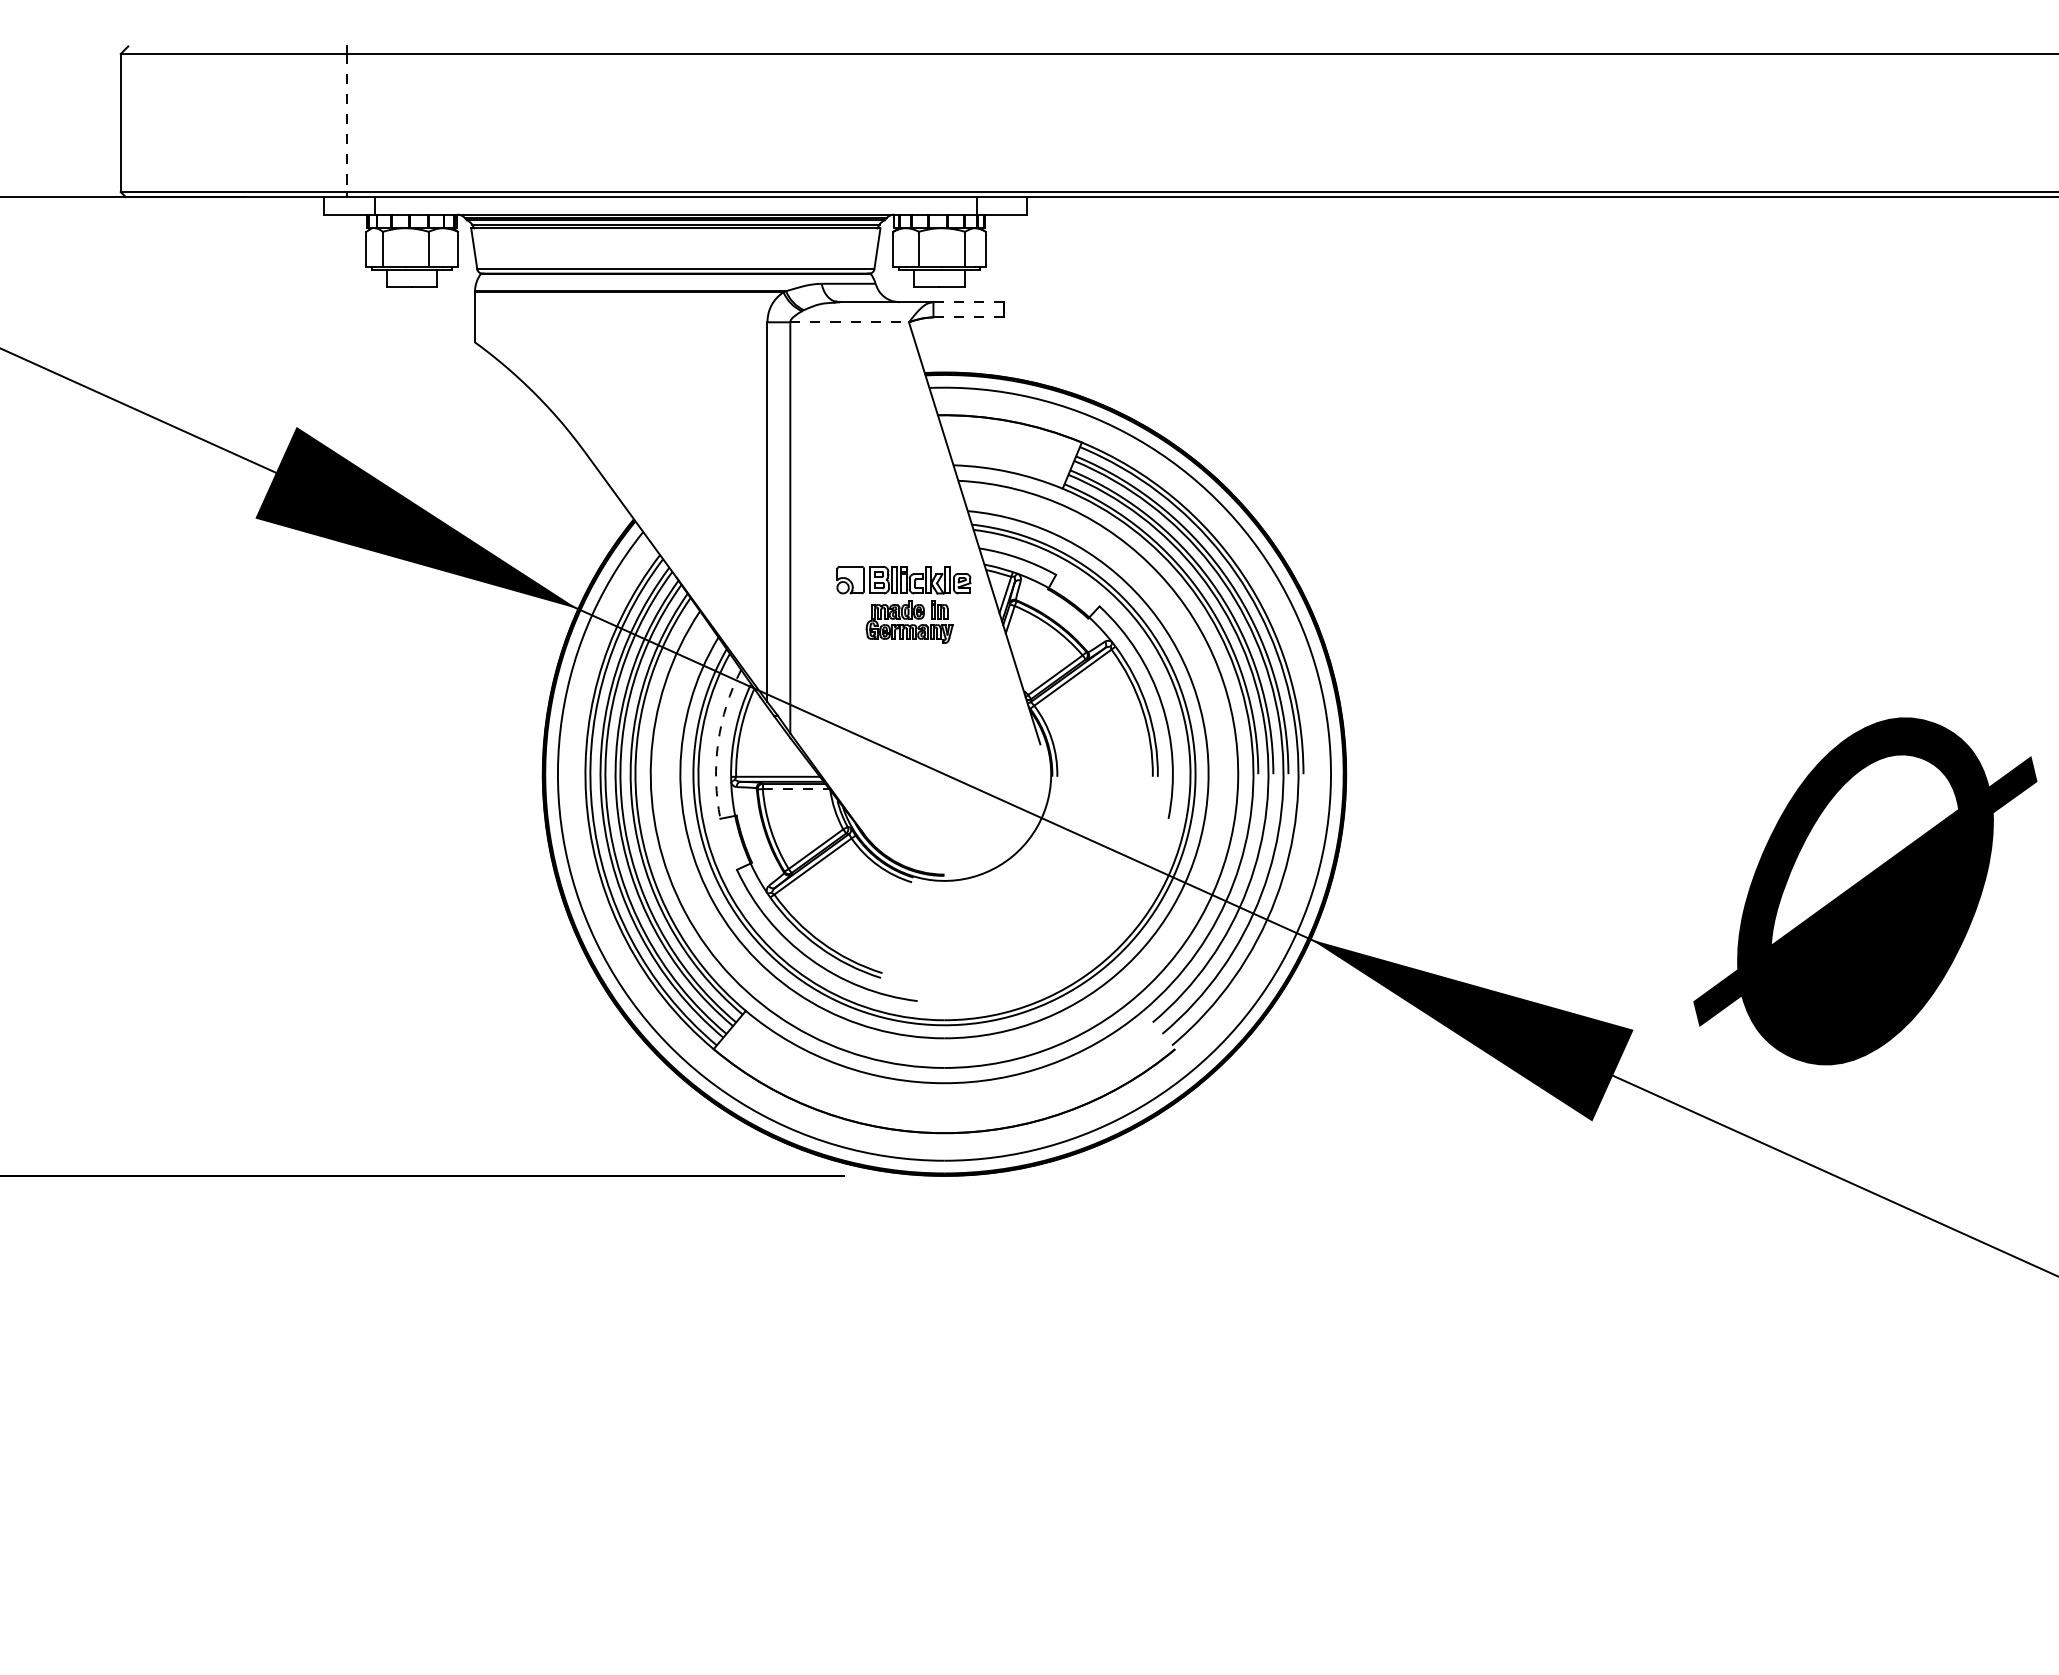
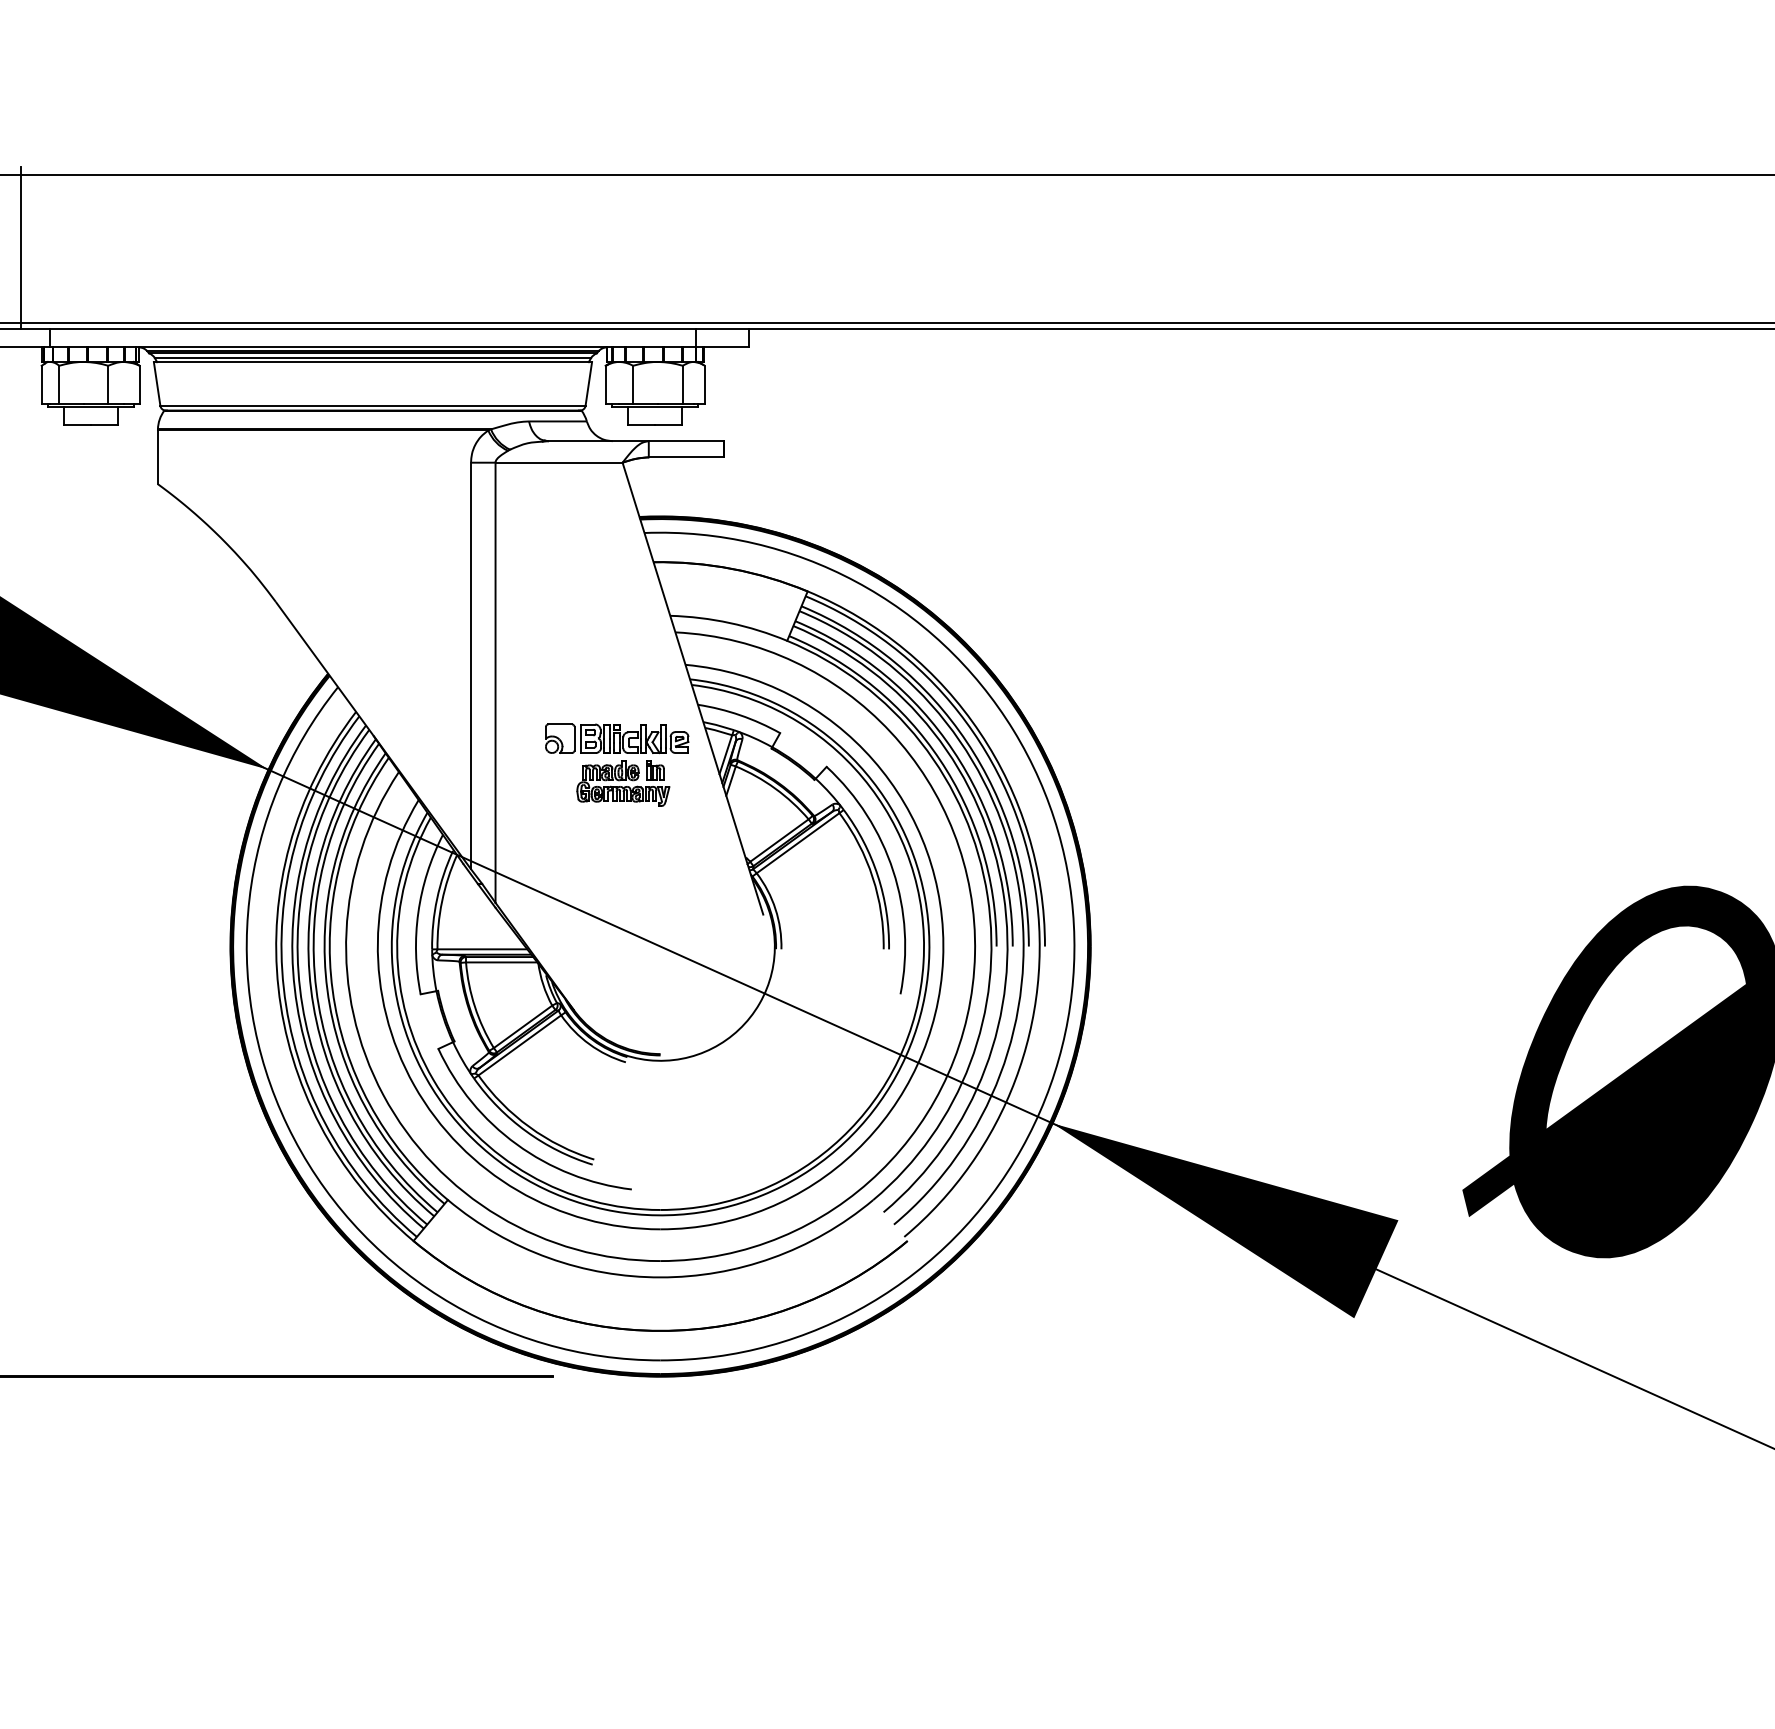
line: (346, 123) -> (20, 249), dashed -> solid
line: (969, 302) -> (687, 441), dashed -> solid
line: (969, 317) -> (687, 457), dashed -> solid
line: (850, 322) -> (559, 462), dashed -> solid
arc: (718, 742) -> (418, 912), dashed -> solid
line: (796, 789) -> (502, 962), dashed -> solid

